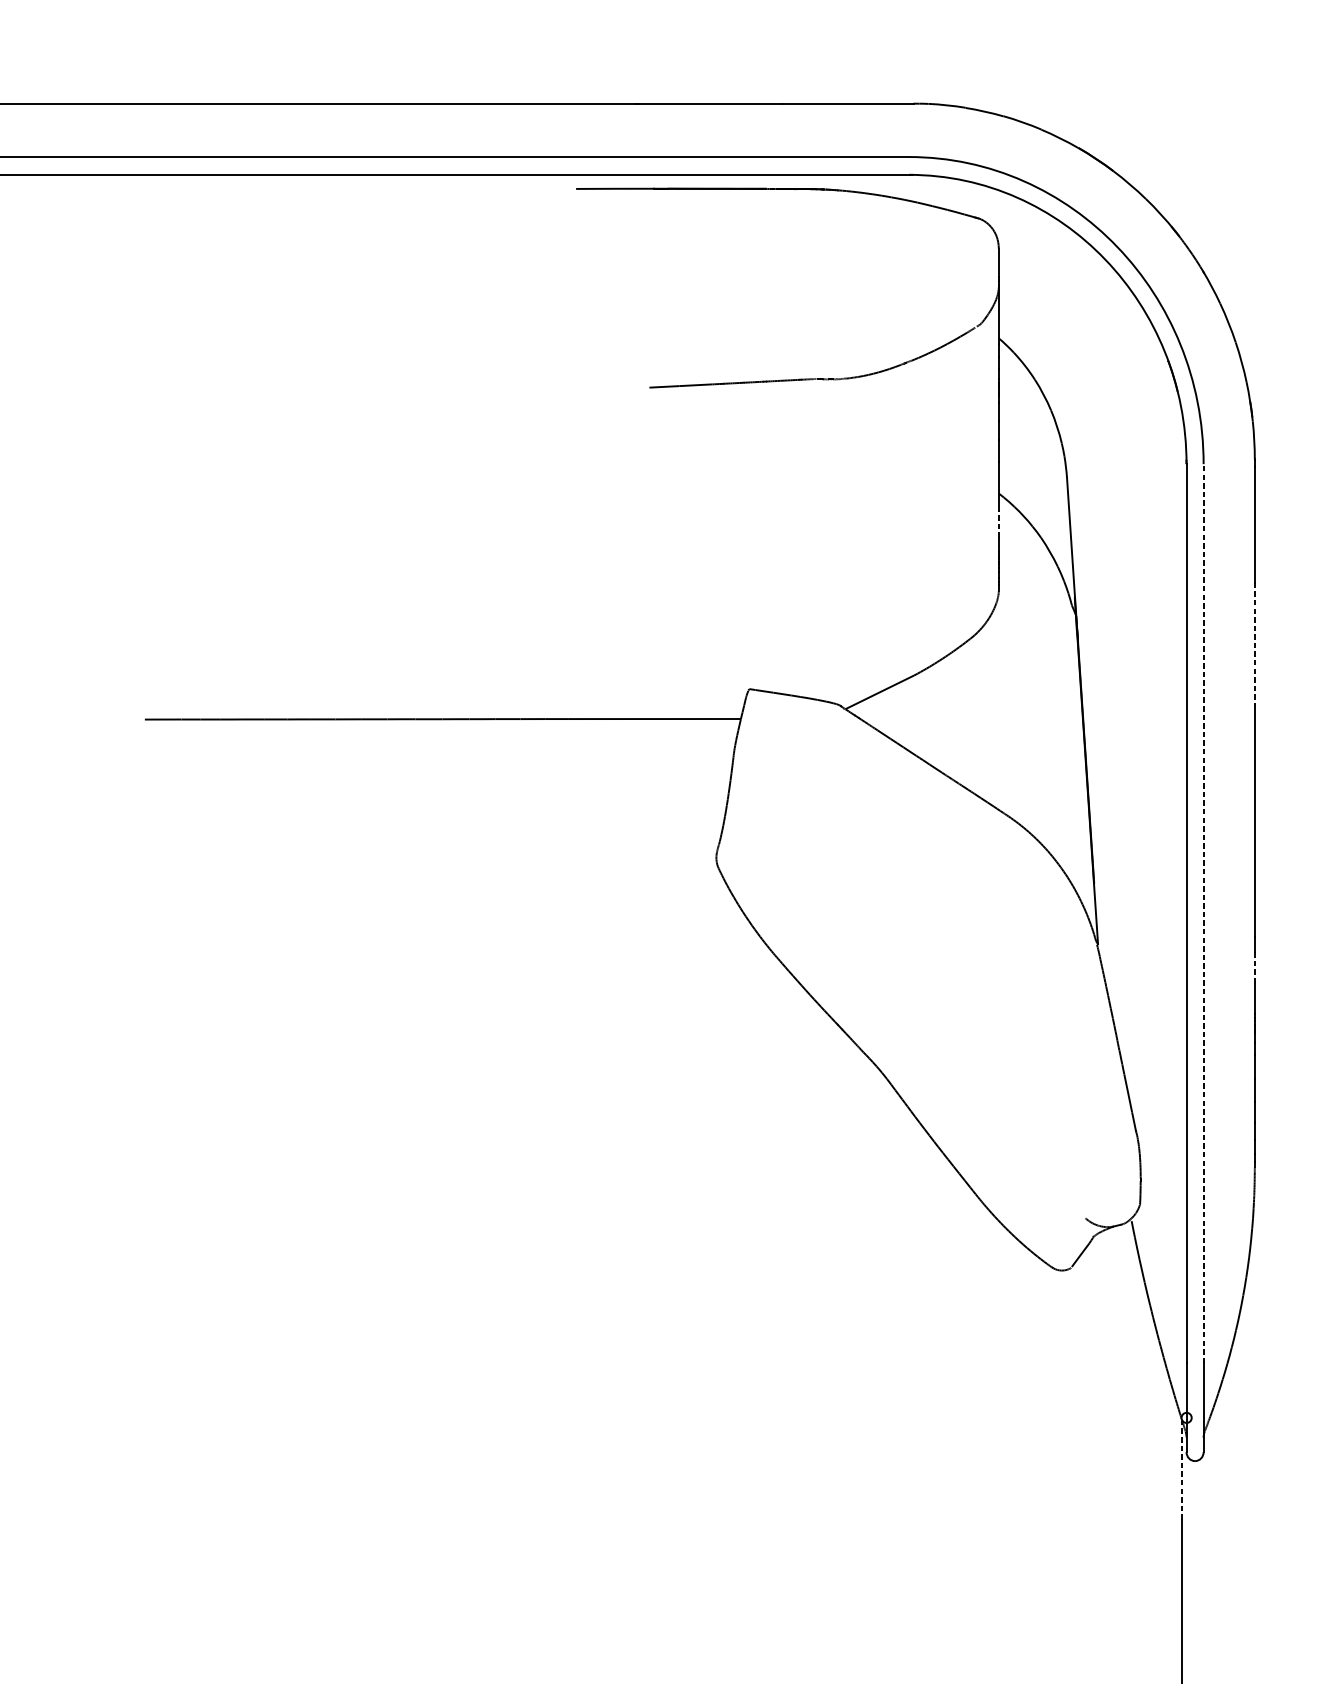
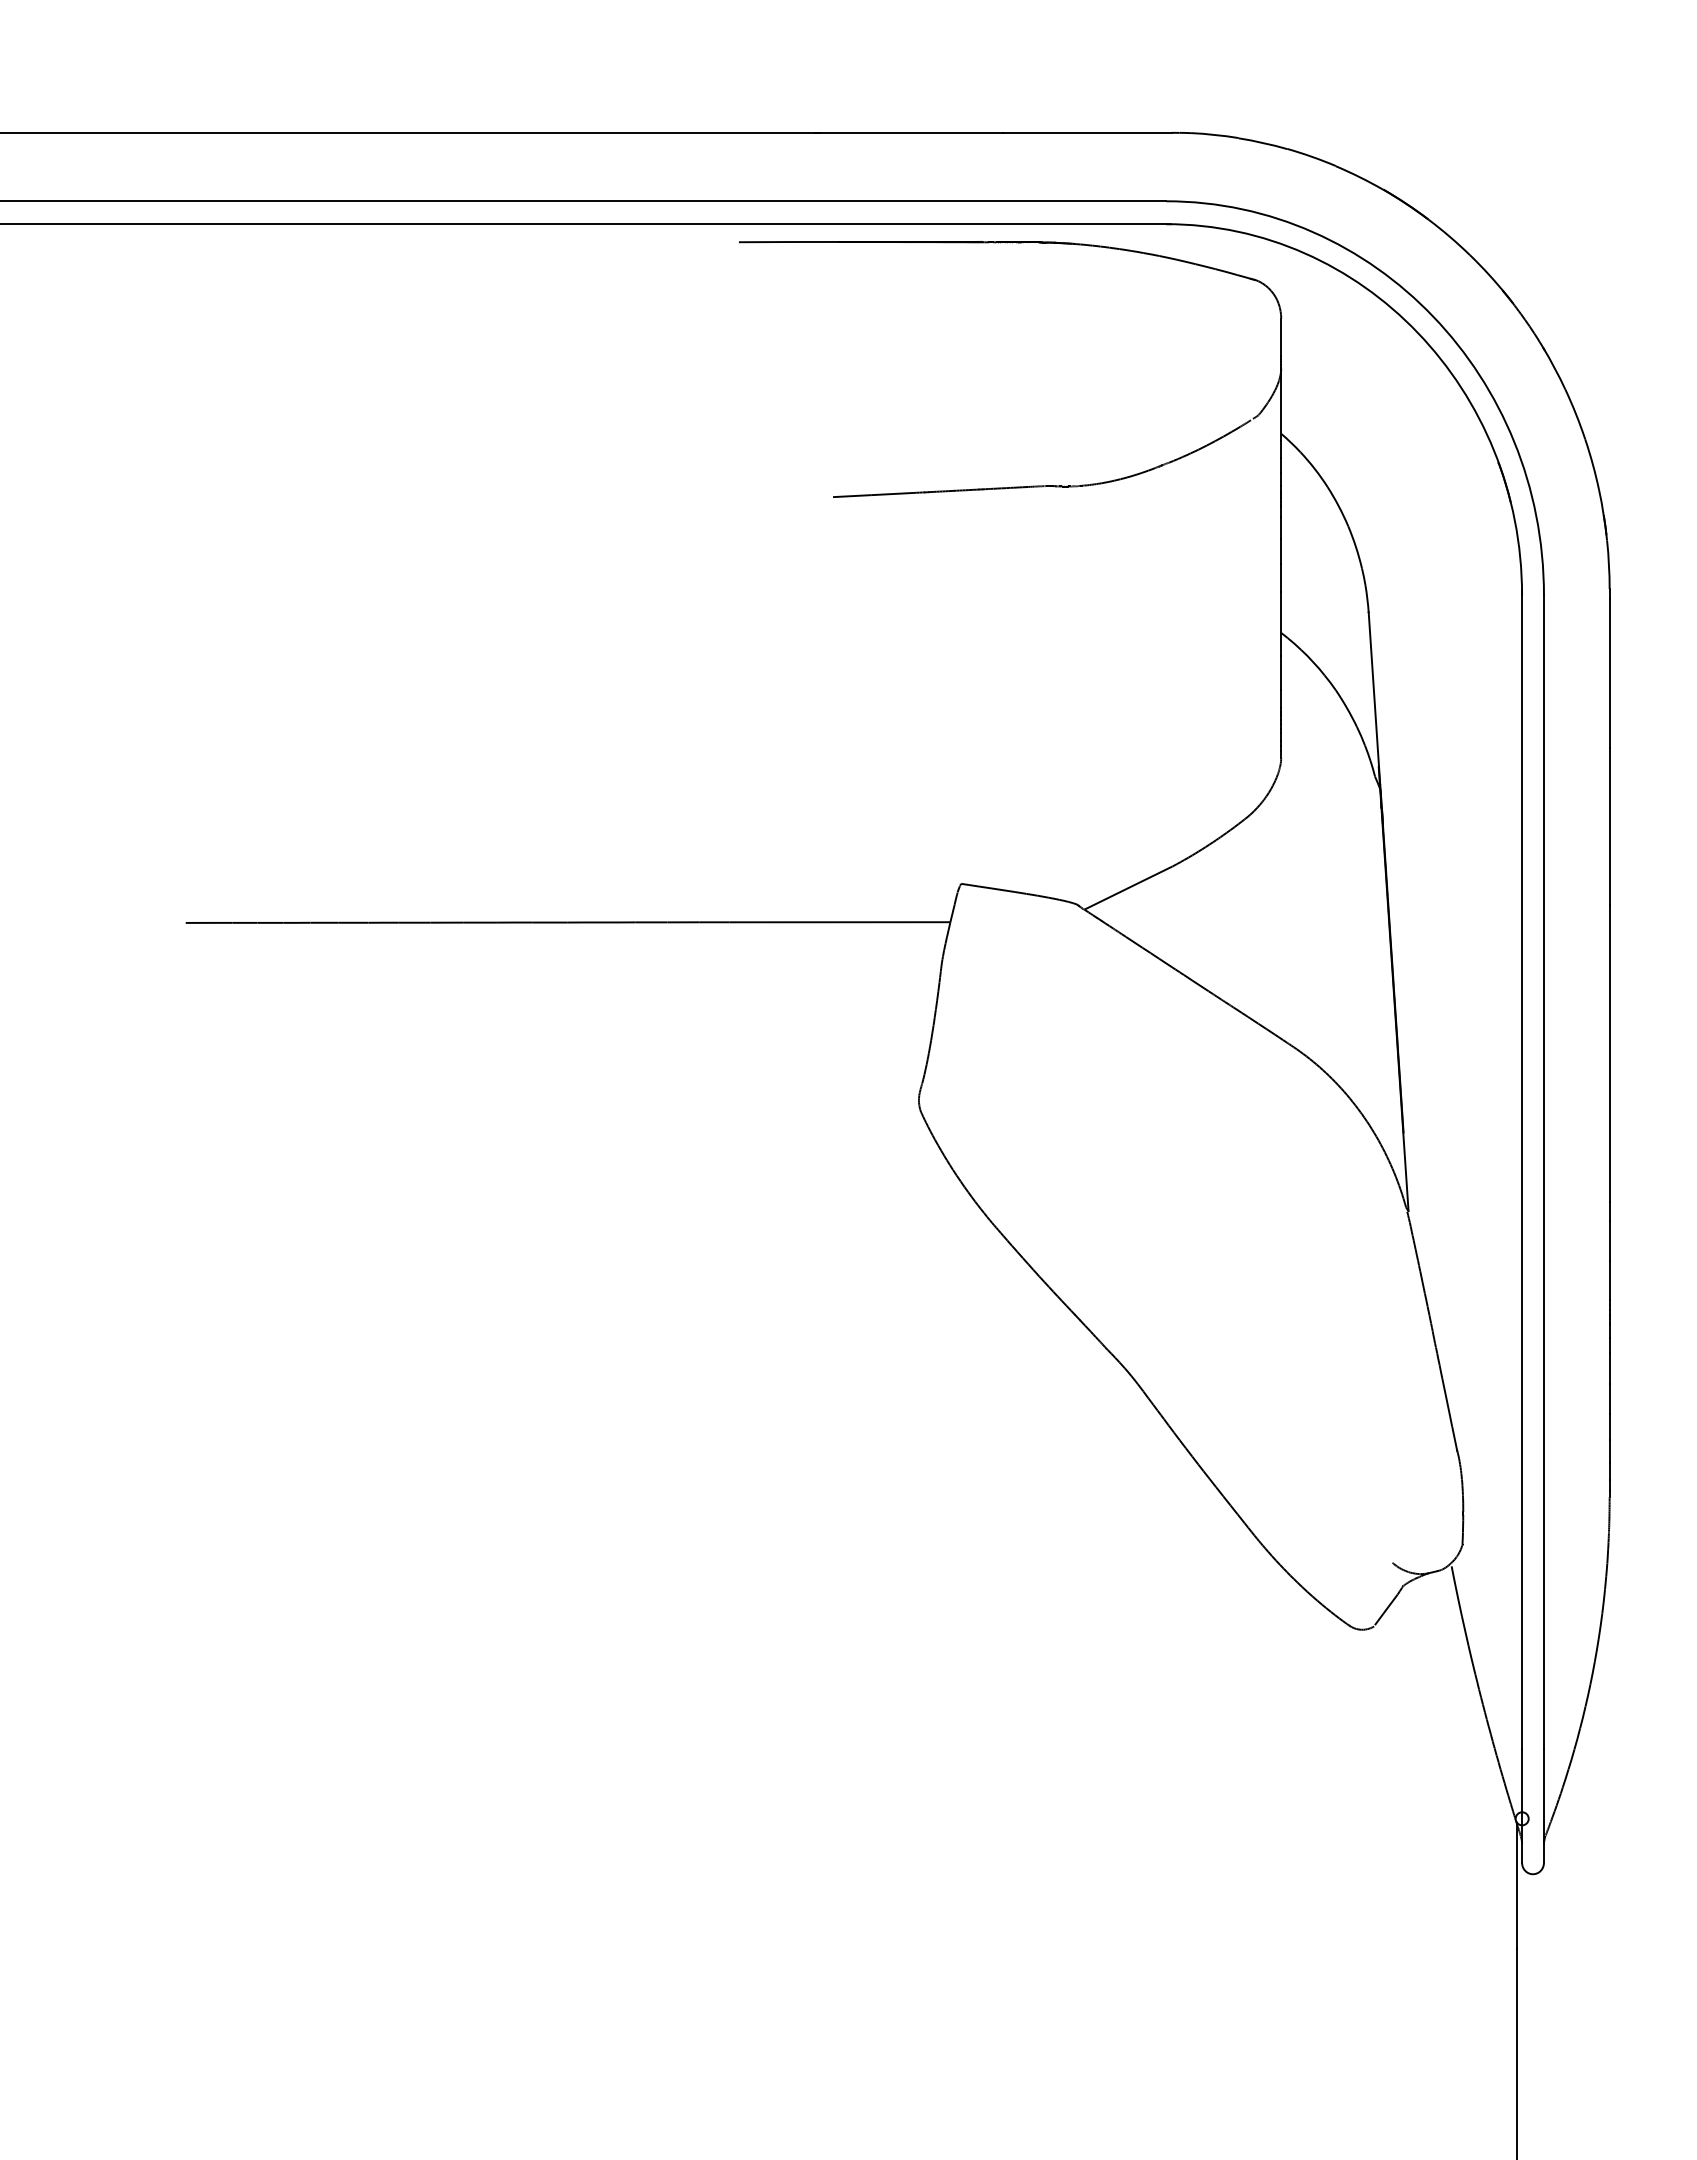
line: (999, 524) -> (1281, 672), dashed -> solid
line: (1254, 644) -> (1609, 826), dashed -> solid
line: (1203, 913) -> (1543, 1171), dashed -> solid
line: (1254, 967) -> (1609, 1241), dashed -> solid
line: (1182, 1469) -> (1516, 1885), dashed -> solid

